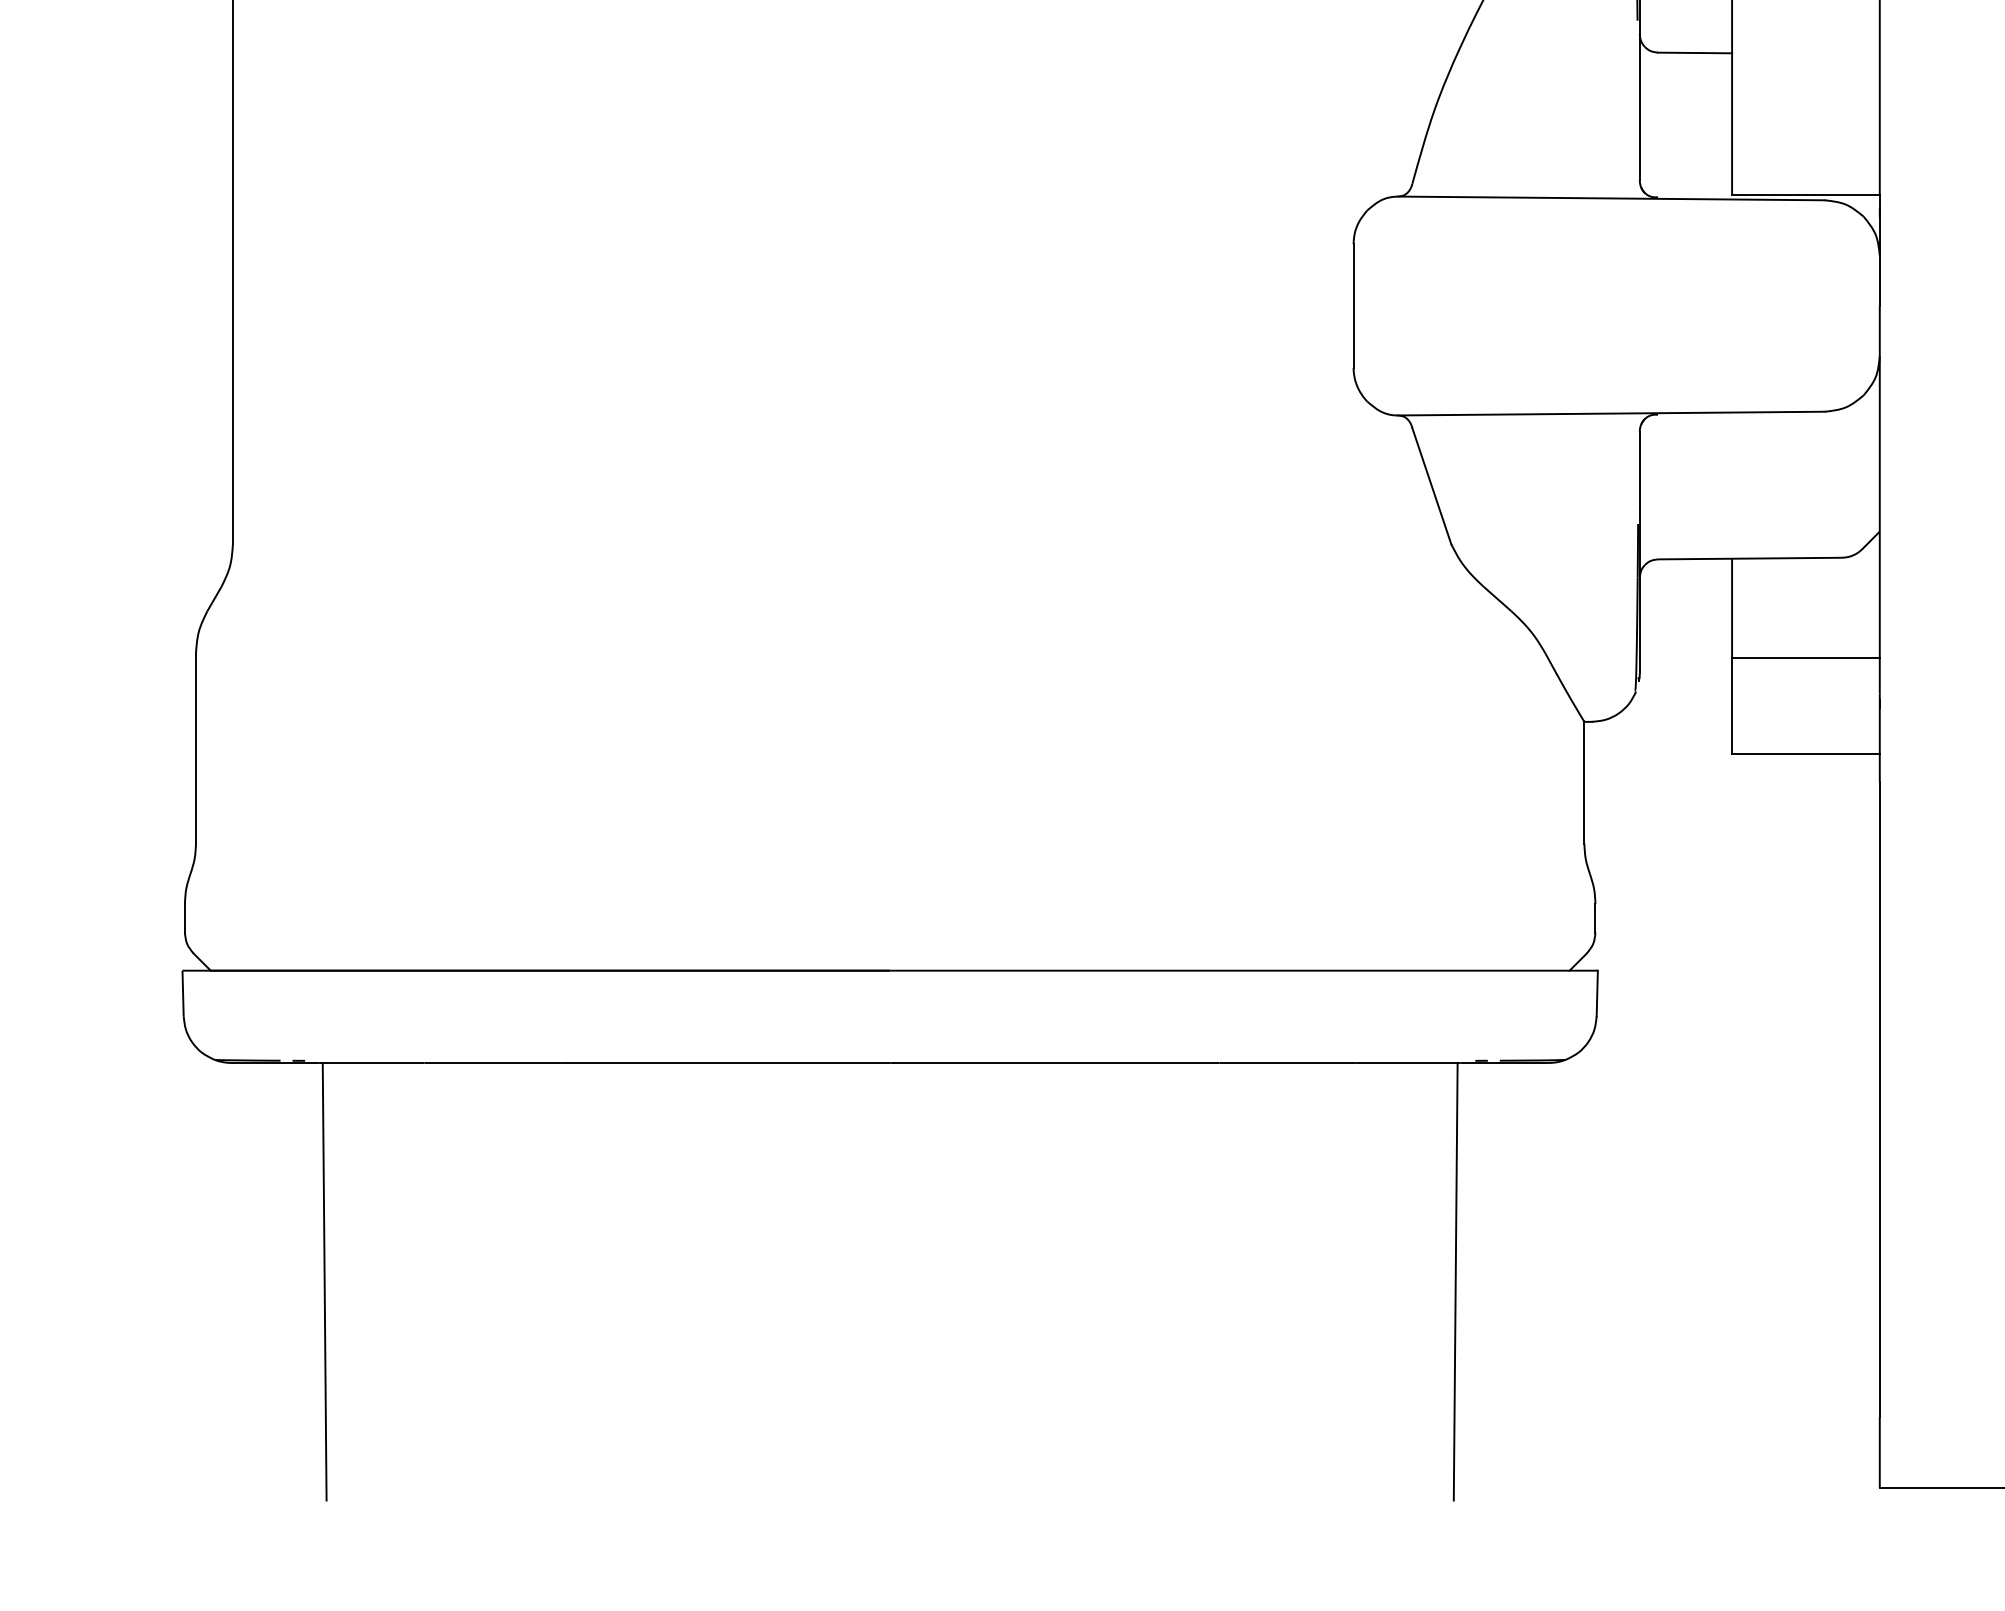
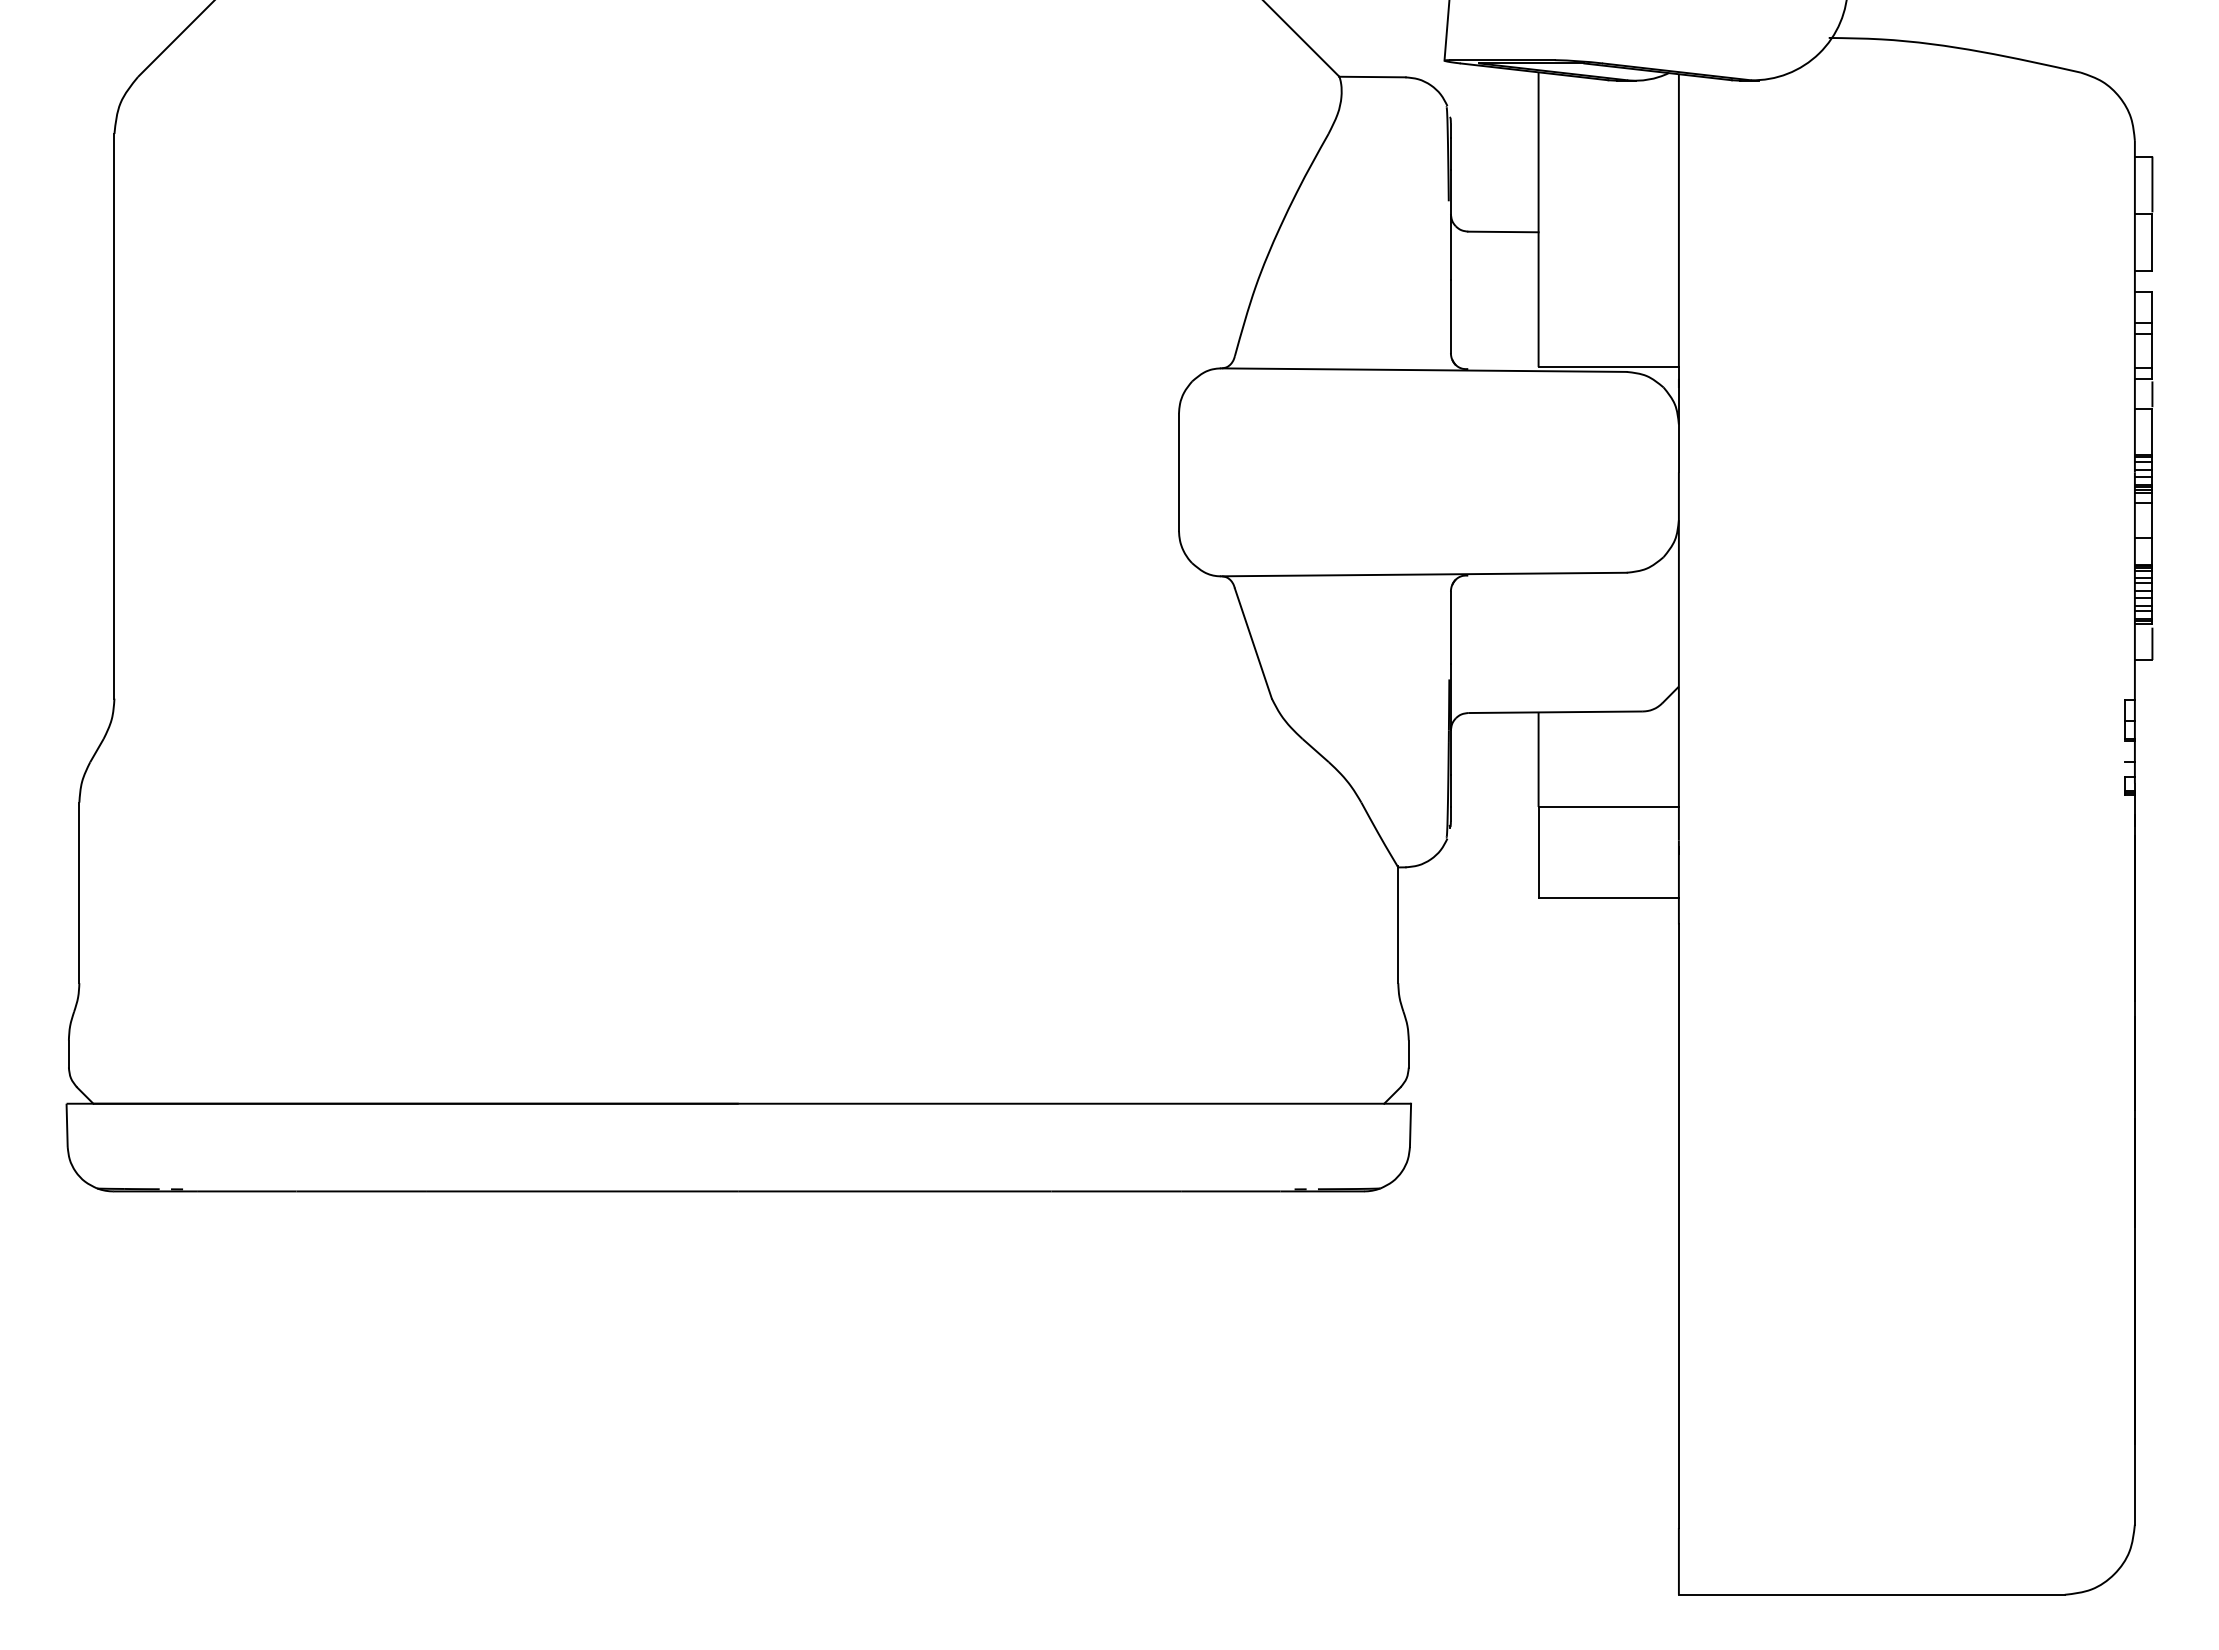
line: (324, 1282) -> (201, 1399), removed
line: (1455, 1282) -> (1275, 1399), removed

